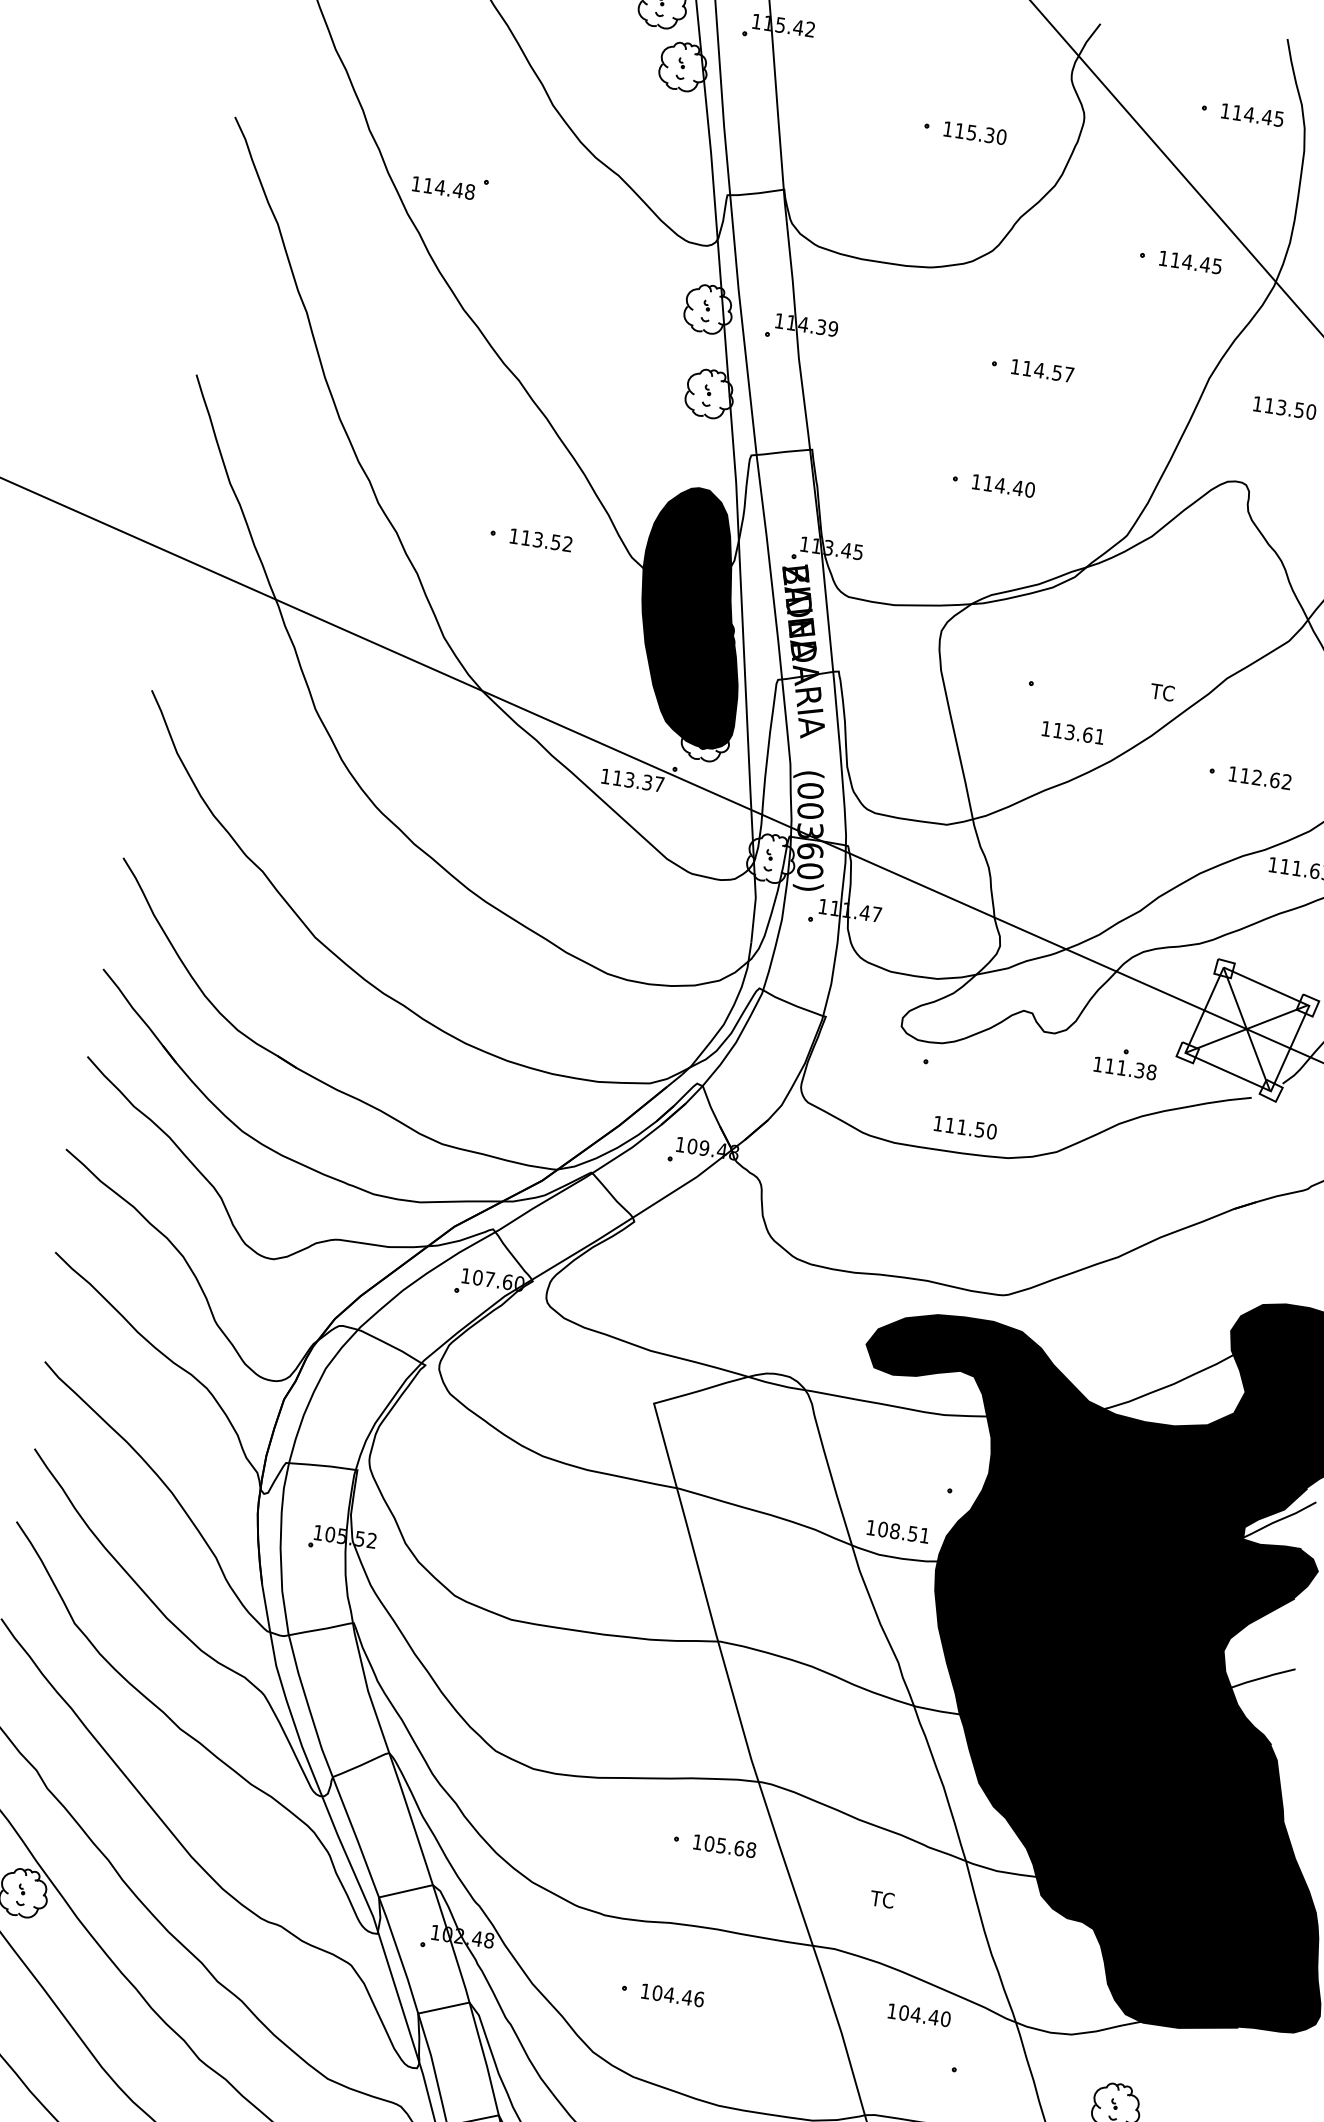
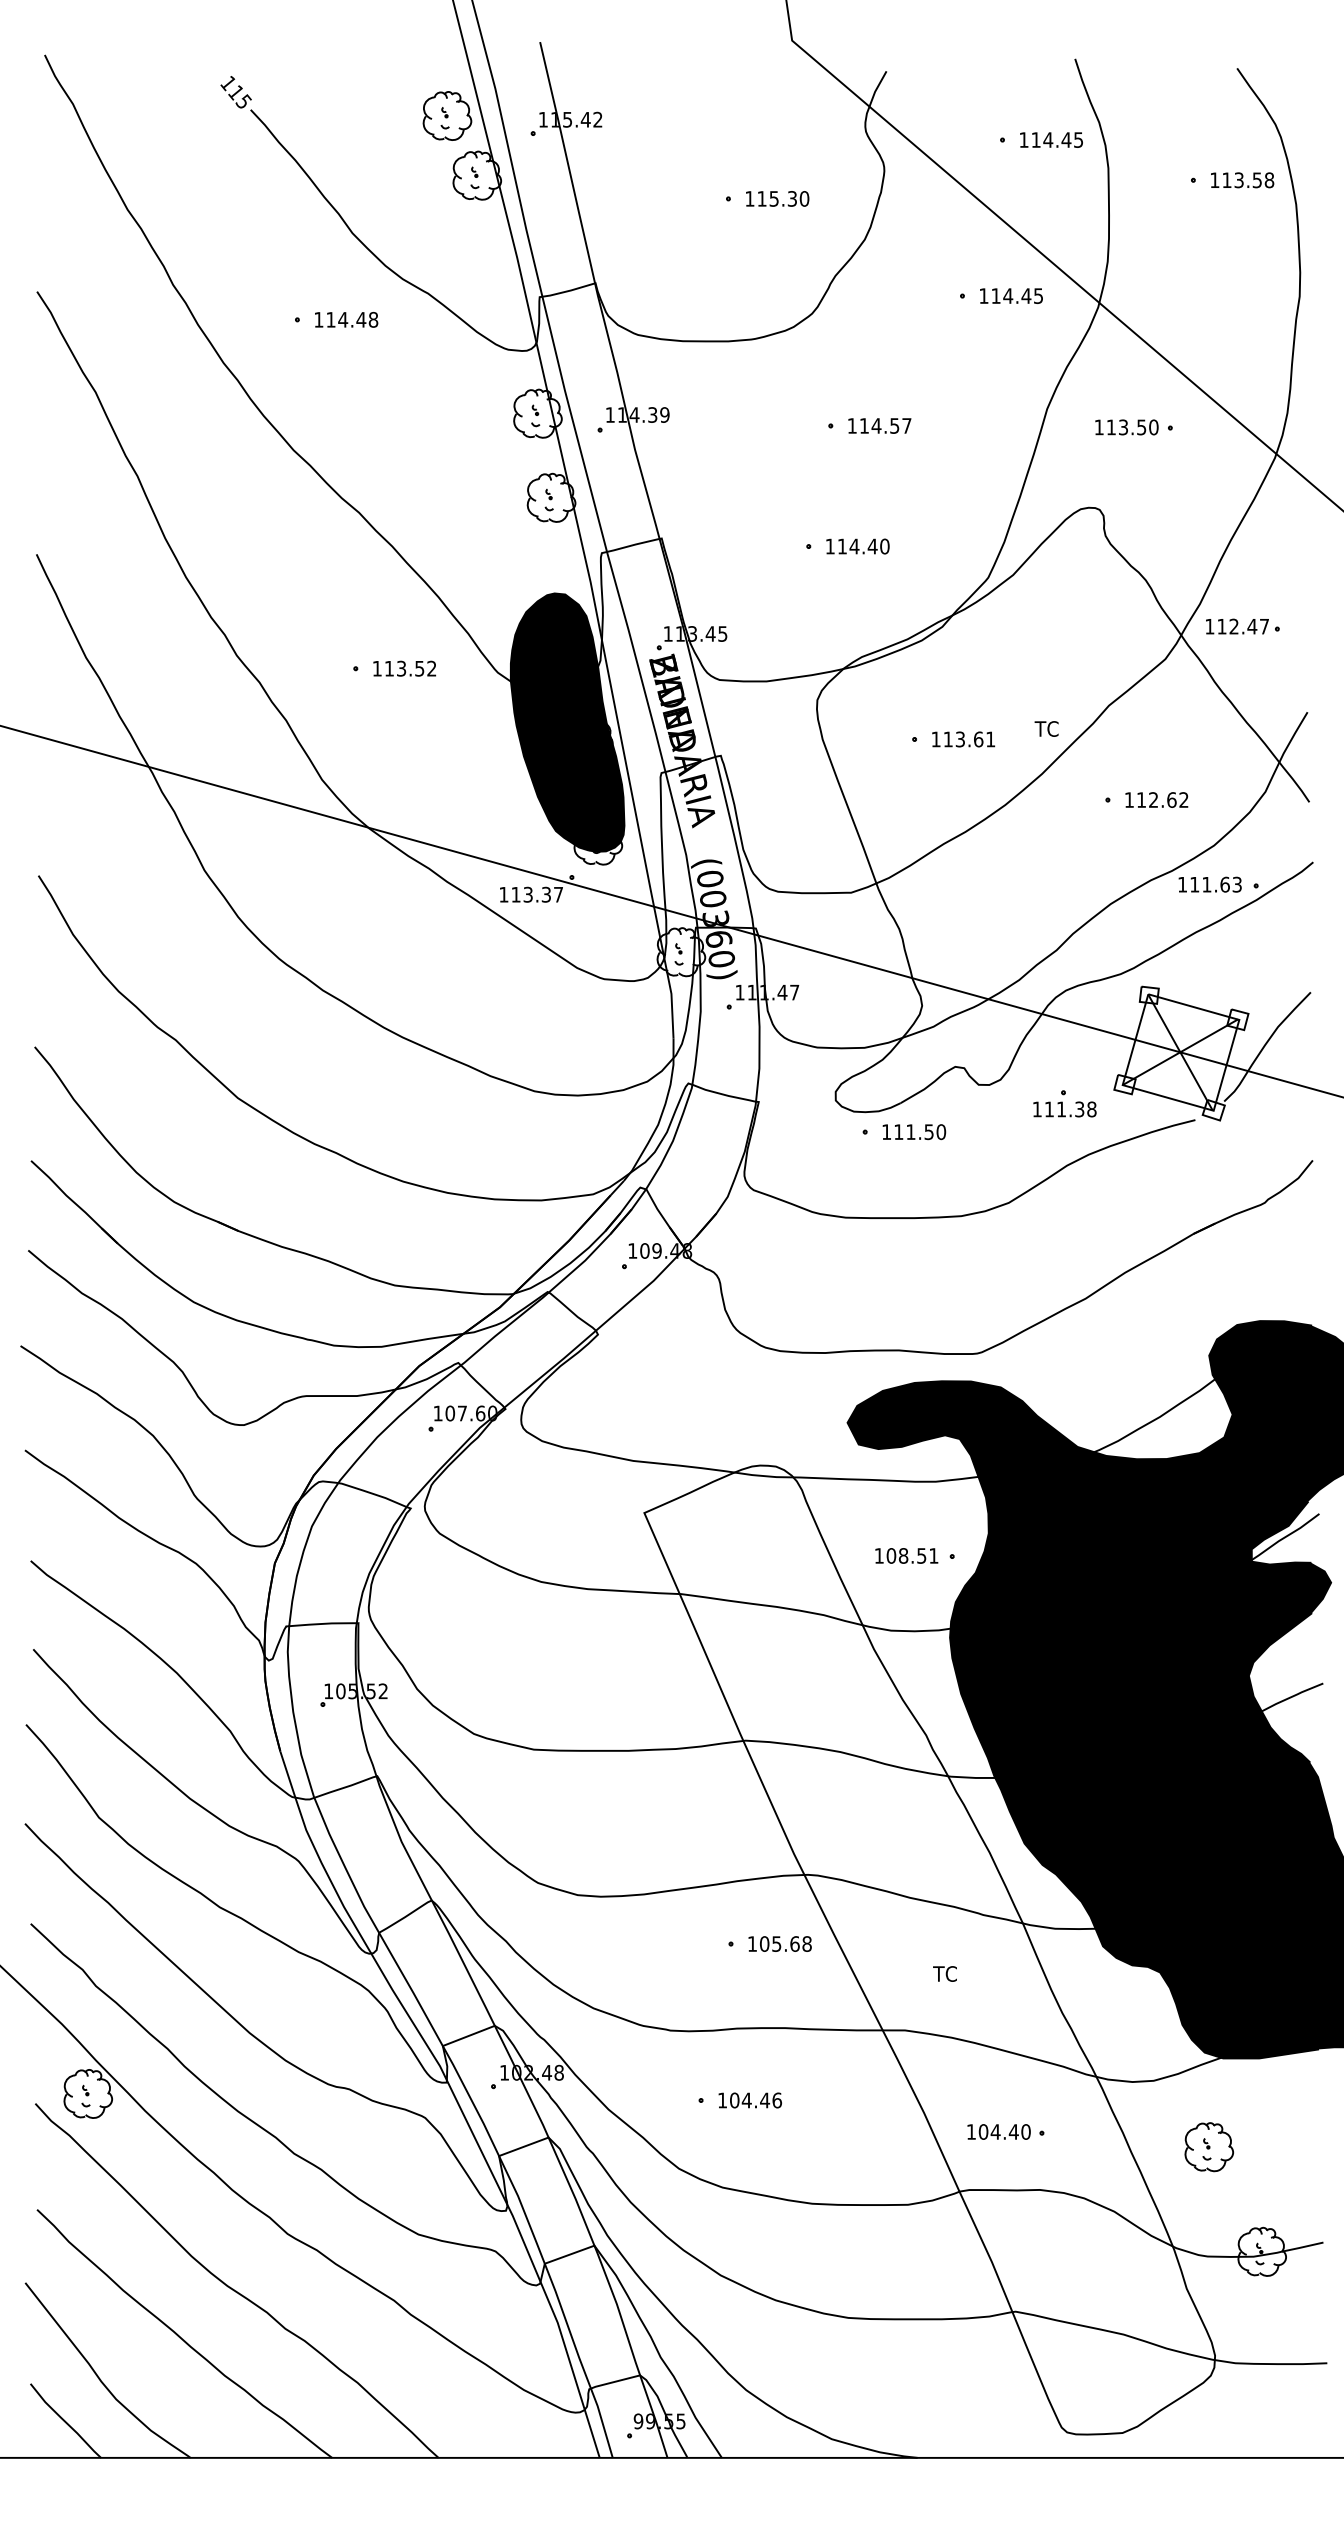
text: (443, 187) -> (346, 319), moved
text: (1073, 732) -> (963, 739), moved
text: (965, 1128) -> (914, 1132), moved
text: (897, 1531) -> (906, 1555), moved
text: (918, 2014) -> (998, 2131), moved

